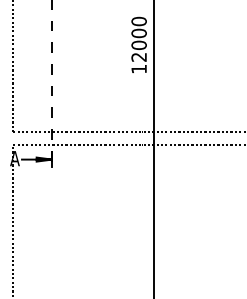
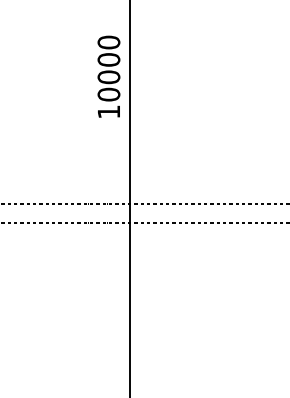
text: (138, 56) -> (108, 93), 12000 -> 10000

